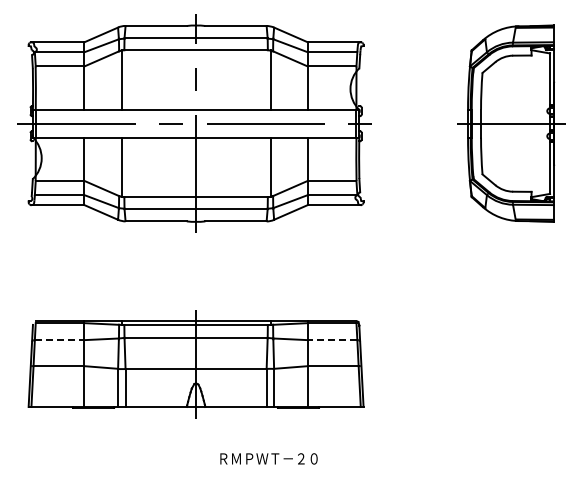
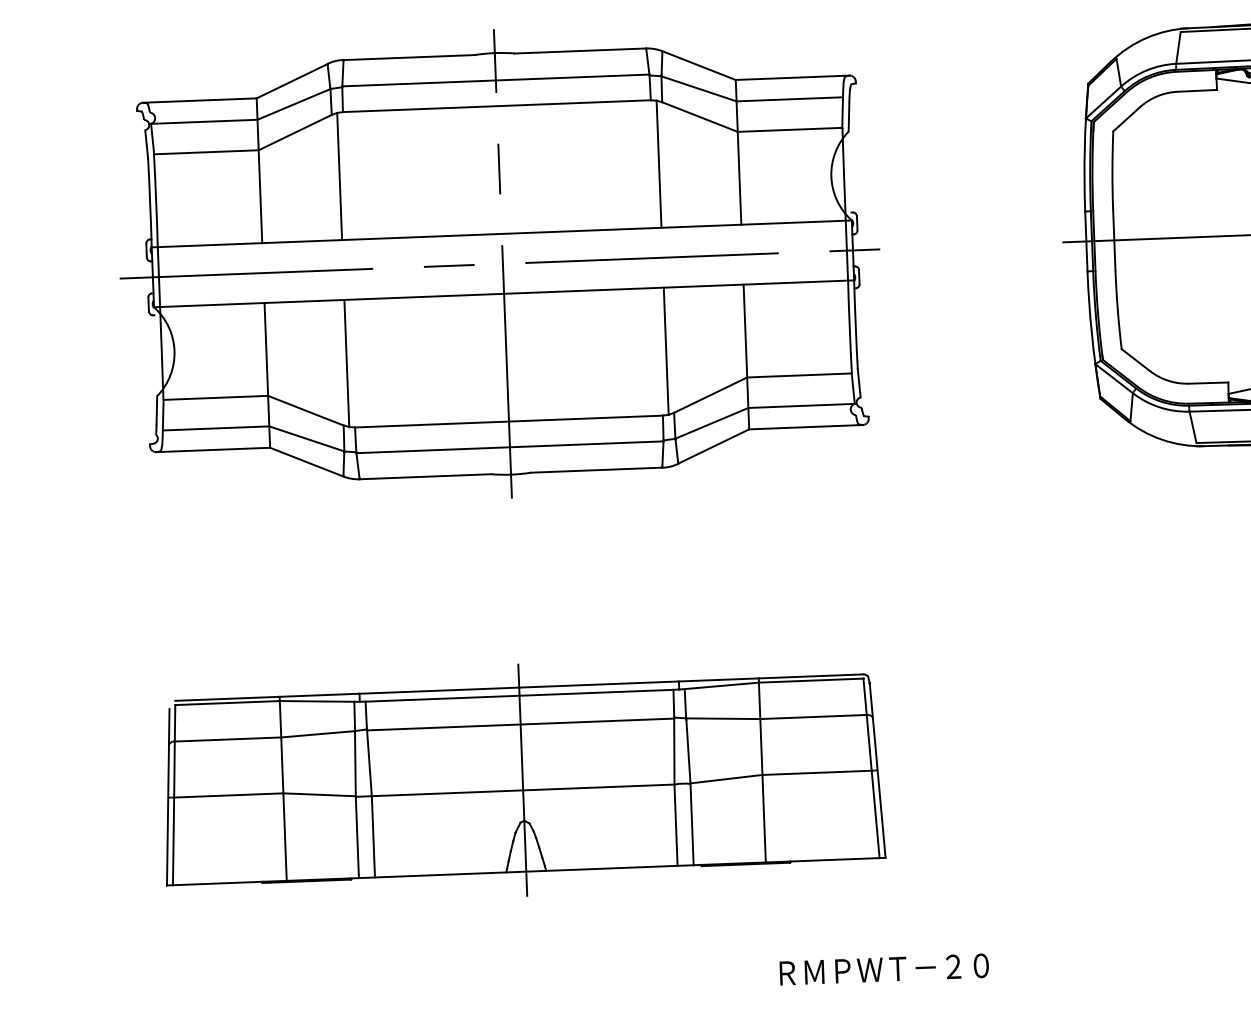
line: (59, 340) -> (227, 740), dashed -> solid
line: (332, 340) -> (813, 717), dashed -> solid
text: (268, 458) -> (883, 968), moved

